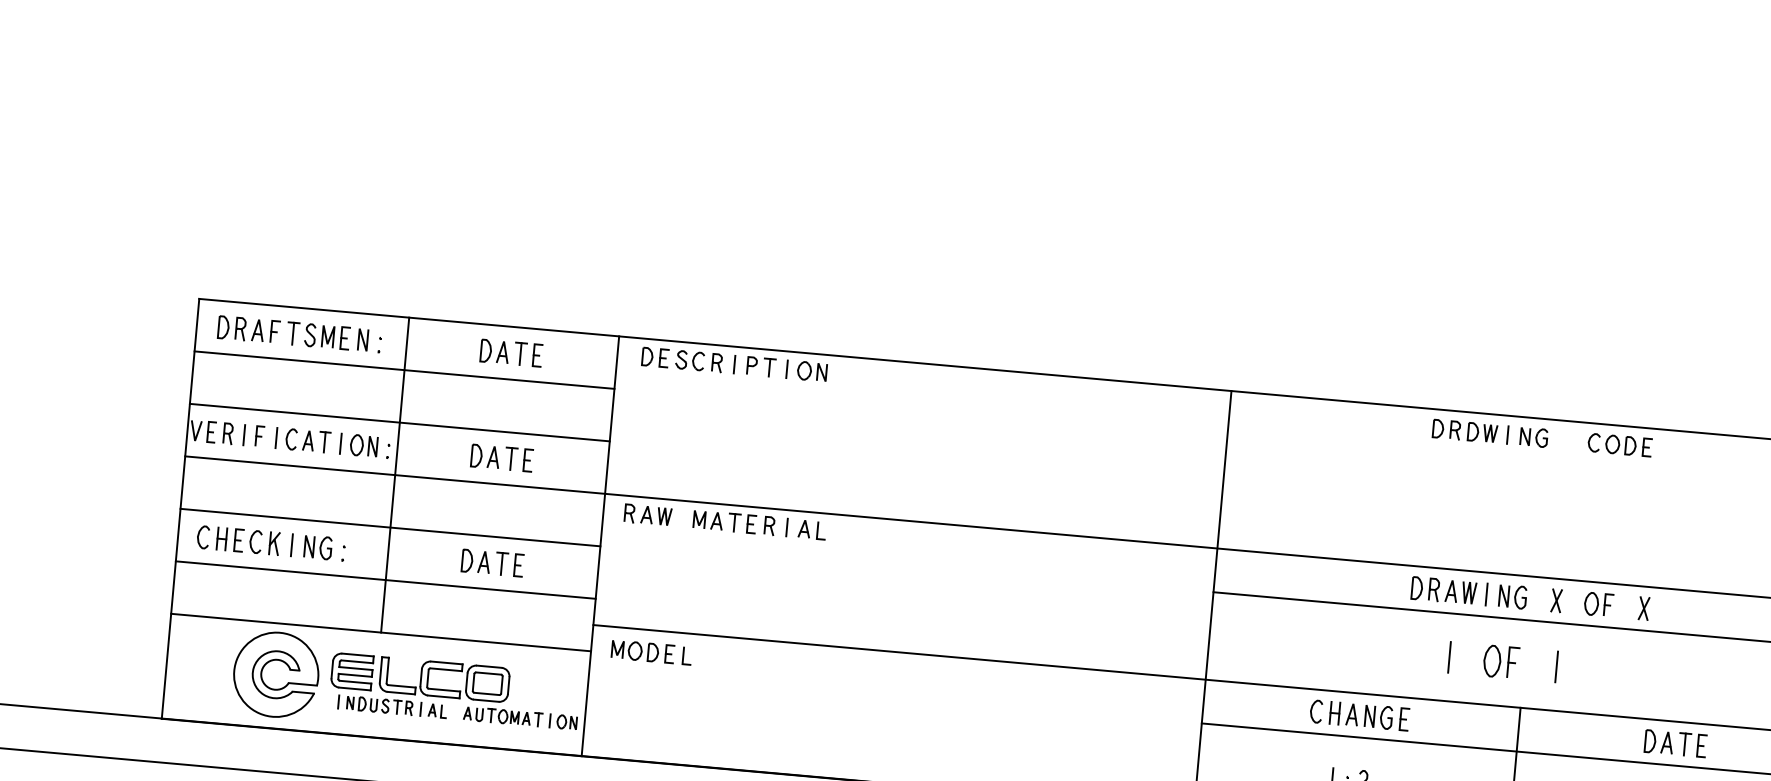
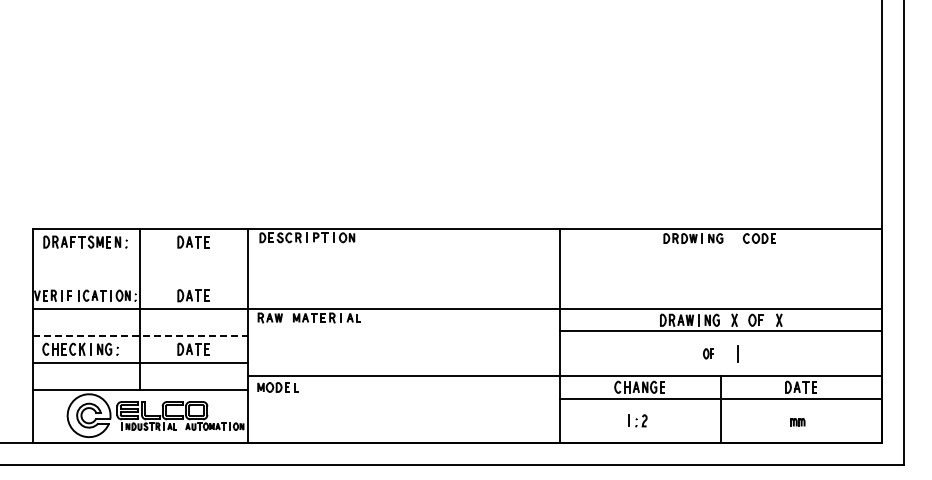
line: (404, 370) -> (140, 255), removed
line: (400, 422) -> (140, 282), removed
line: (390, 526) -> (140, 335), solid -> dashed
line: (1448, 656) -> (682, 353), removed
part: (1499, 661) -> (708, 353), size x0.6

